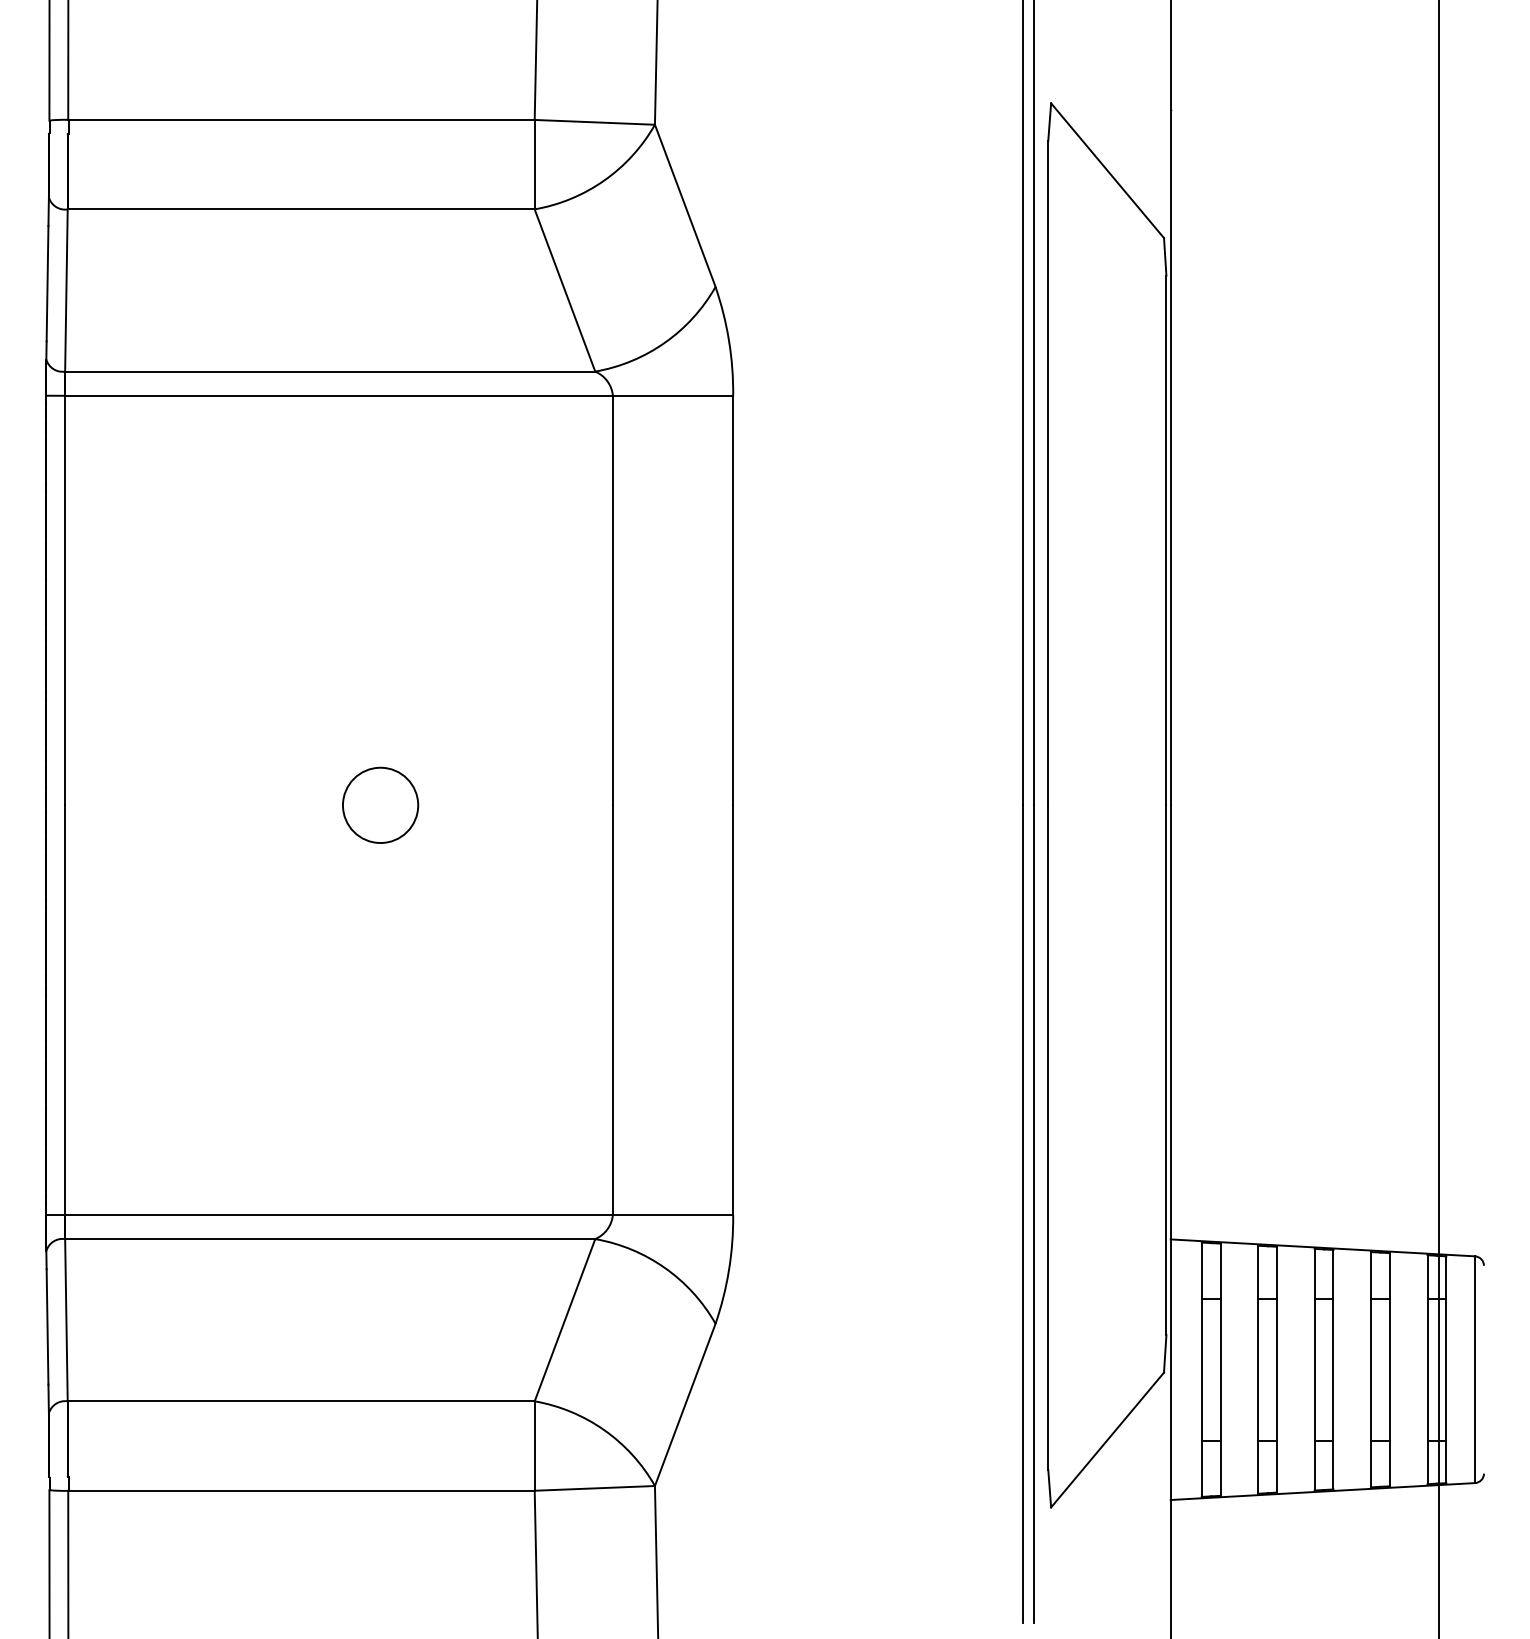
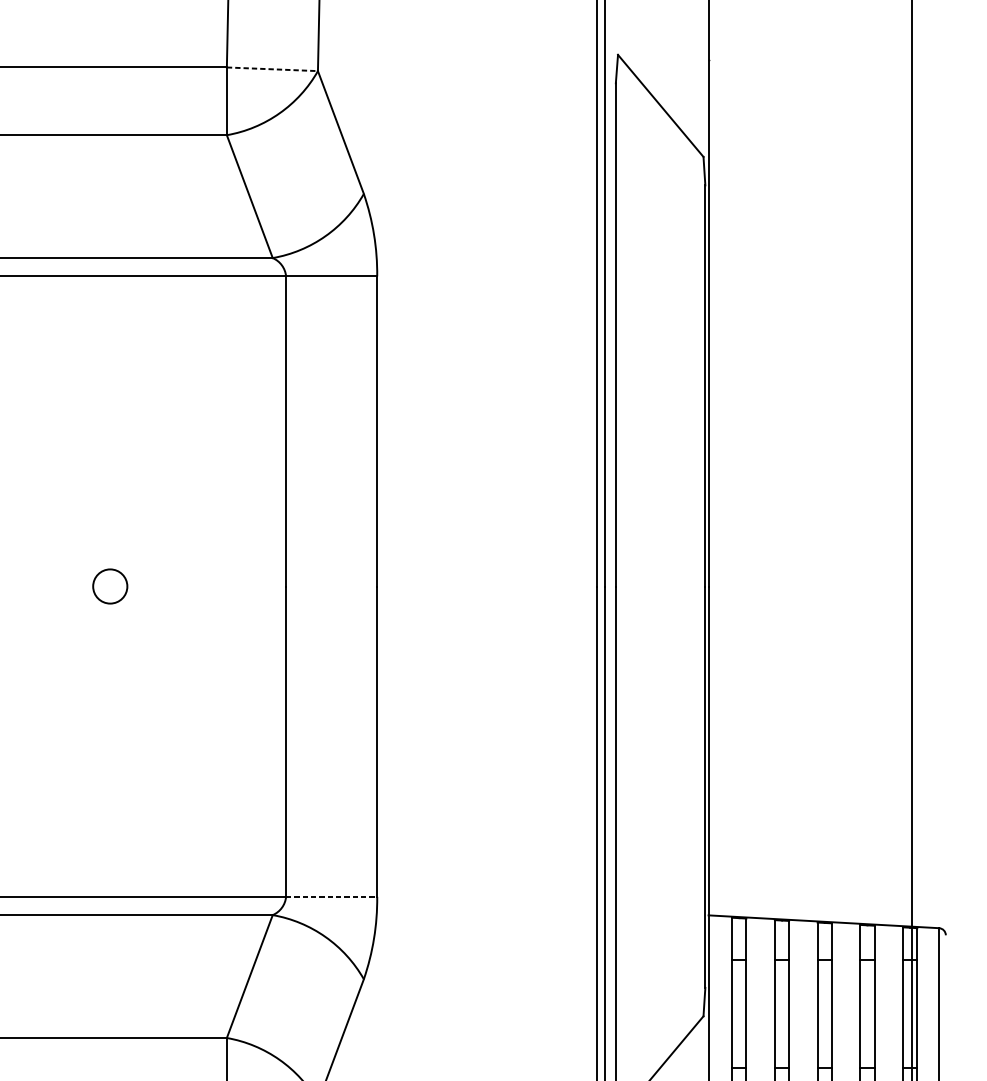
line: (595, 122) -> (272, 69), solid -> dashed
circle: (380, 804) -> (110, 585), size x0.6
line: (673, 1214) -> (332, 896), solid -> dashed

